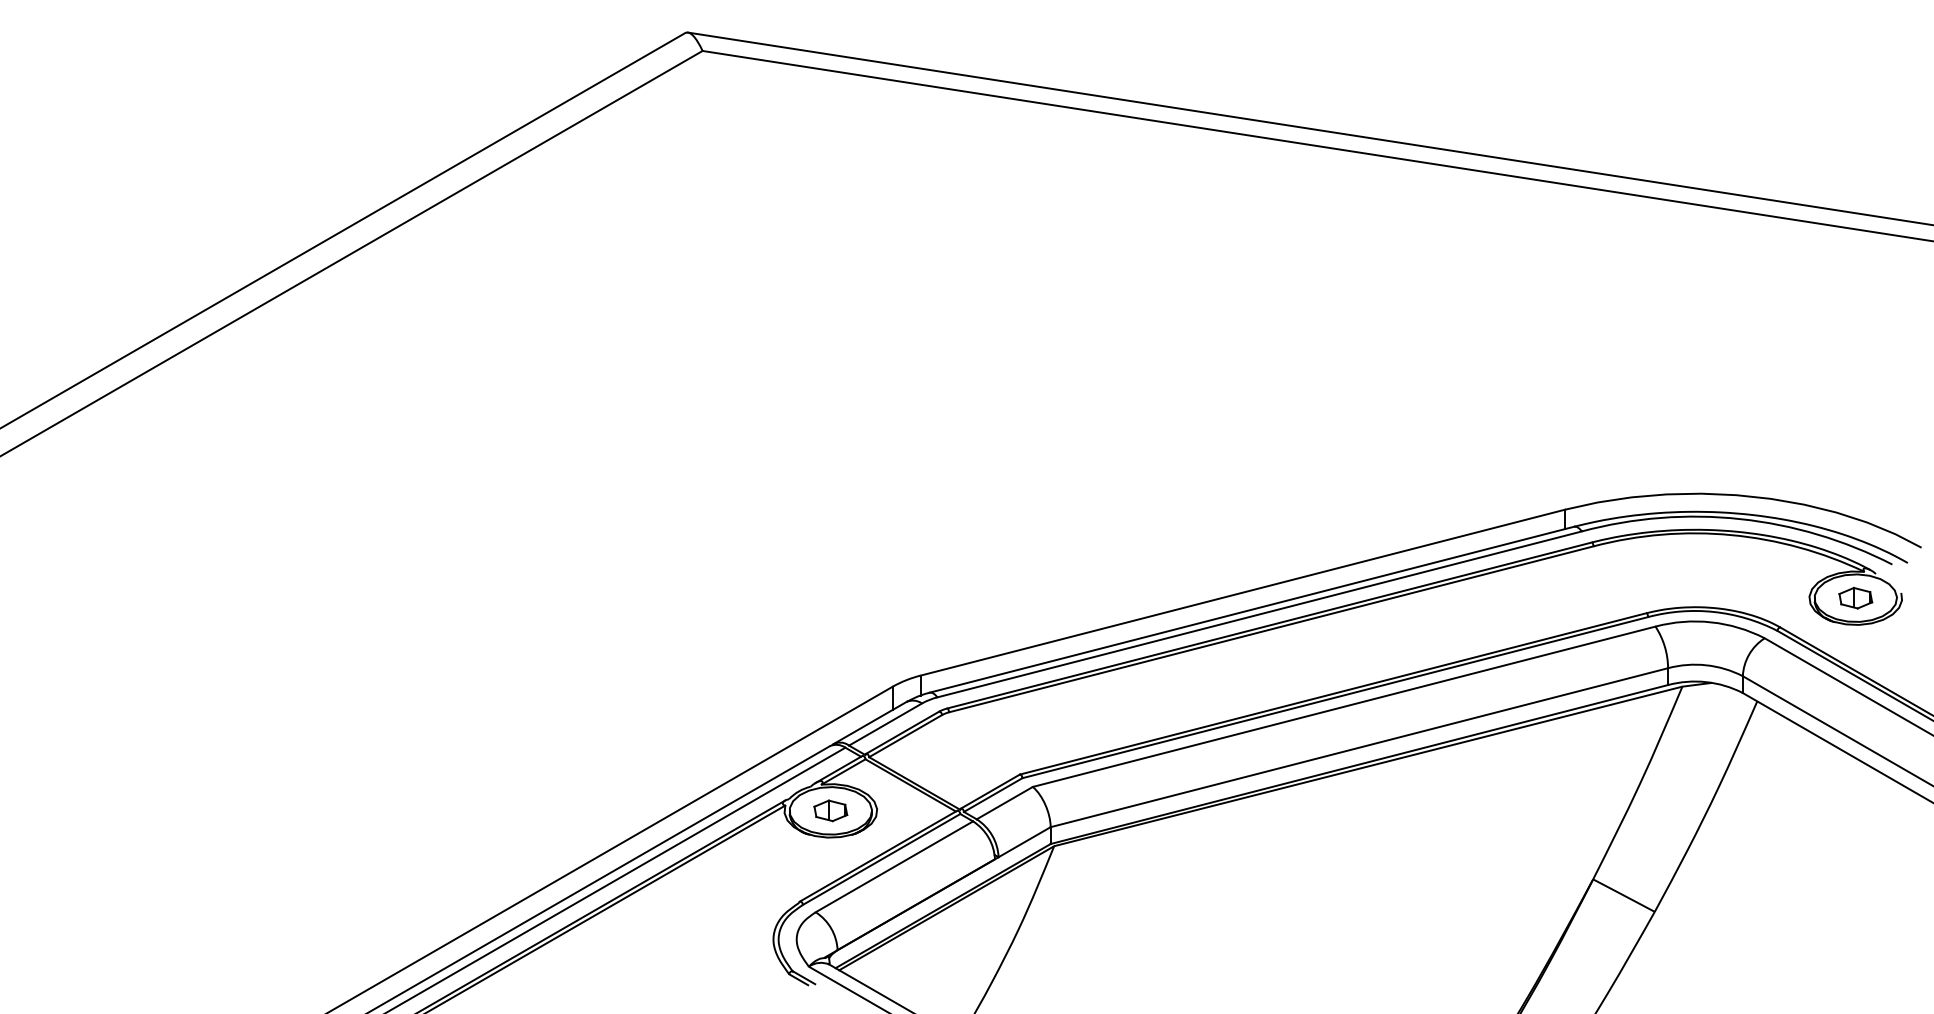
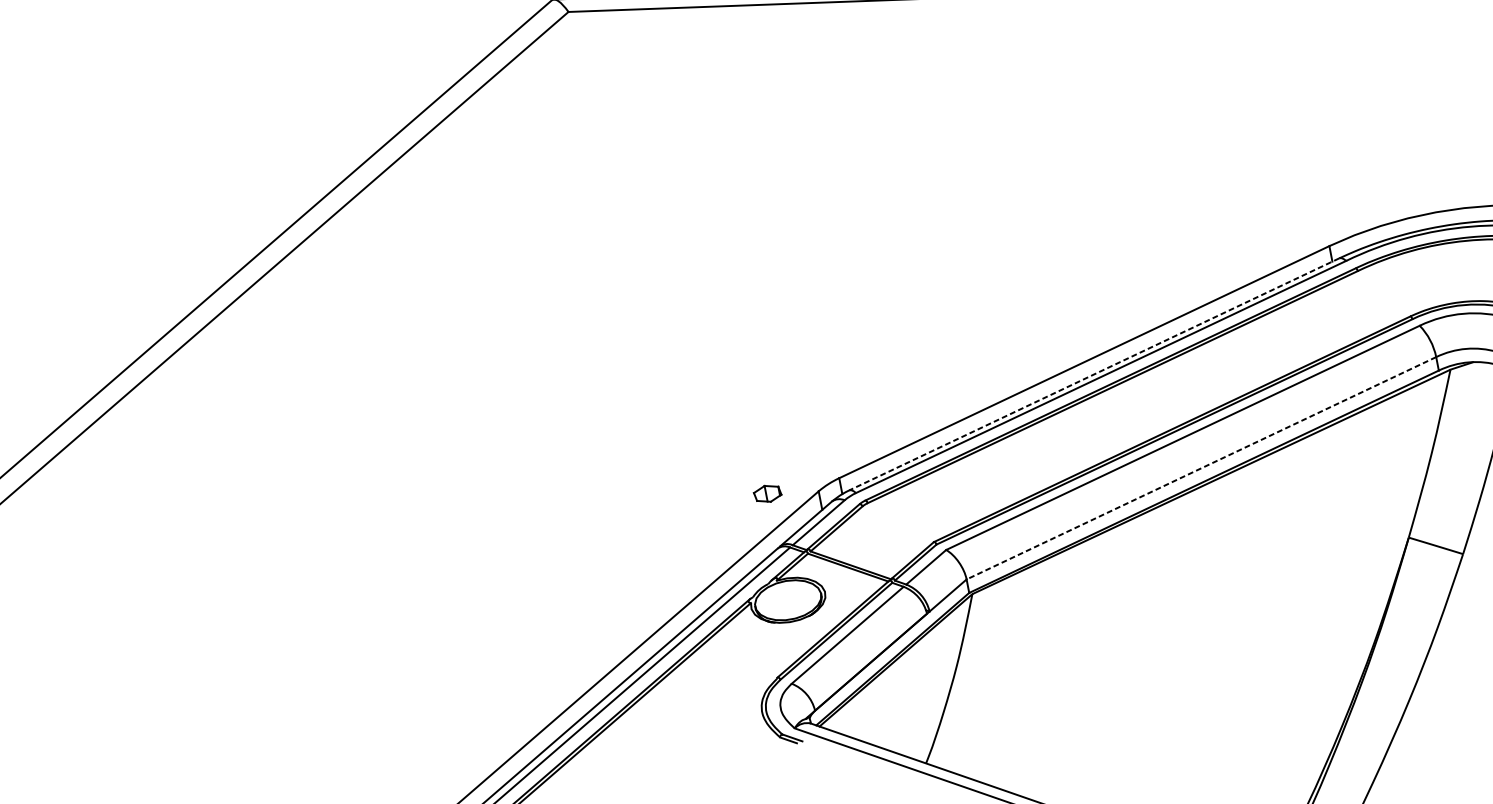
line: (1252, 609) -> (1094, 374), solid -> dashed
line: (1359, 747) -> (1201, 468), solid -> dashed
part: (830, 810) -> (767, 493), moved

